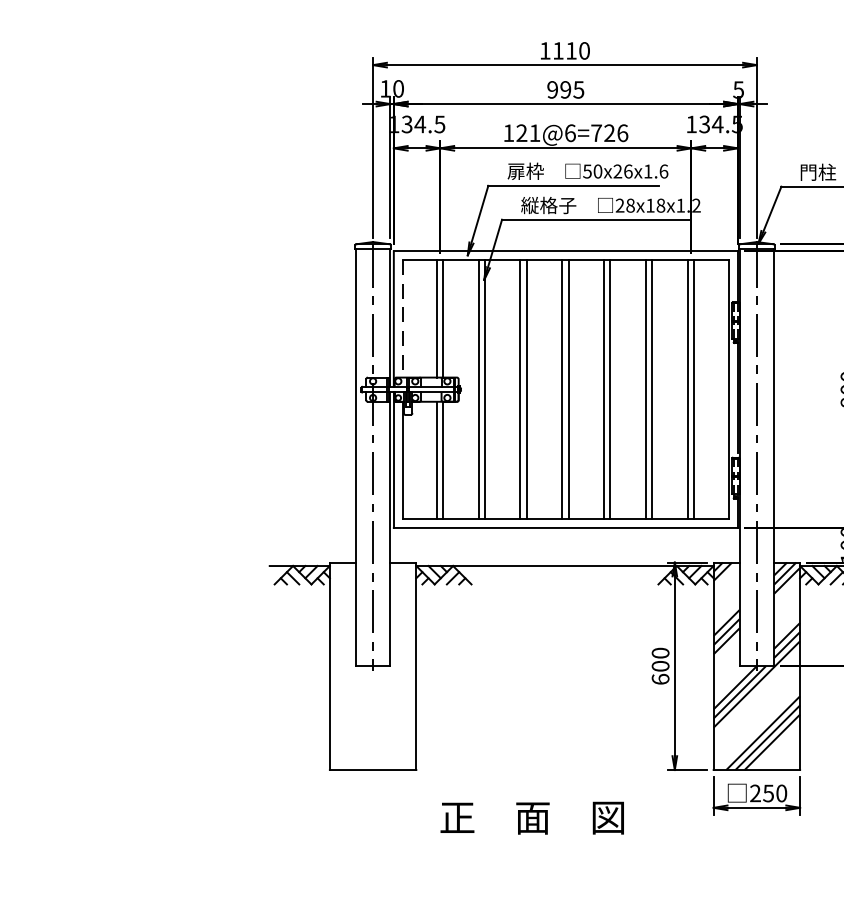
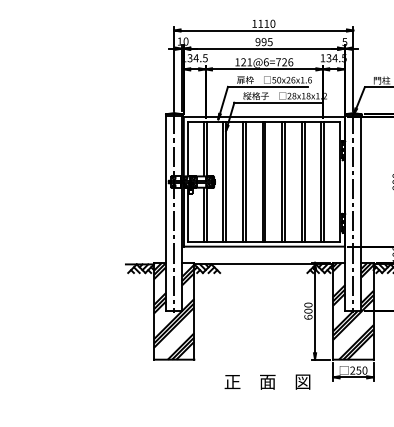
line: (403, 319) -> (188, 149), dashed -> solid
hatch: (371, 664) -> (173, 310), added
text: (532, 816) -> (267, 381), moved

